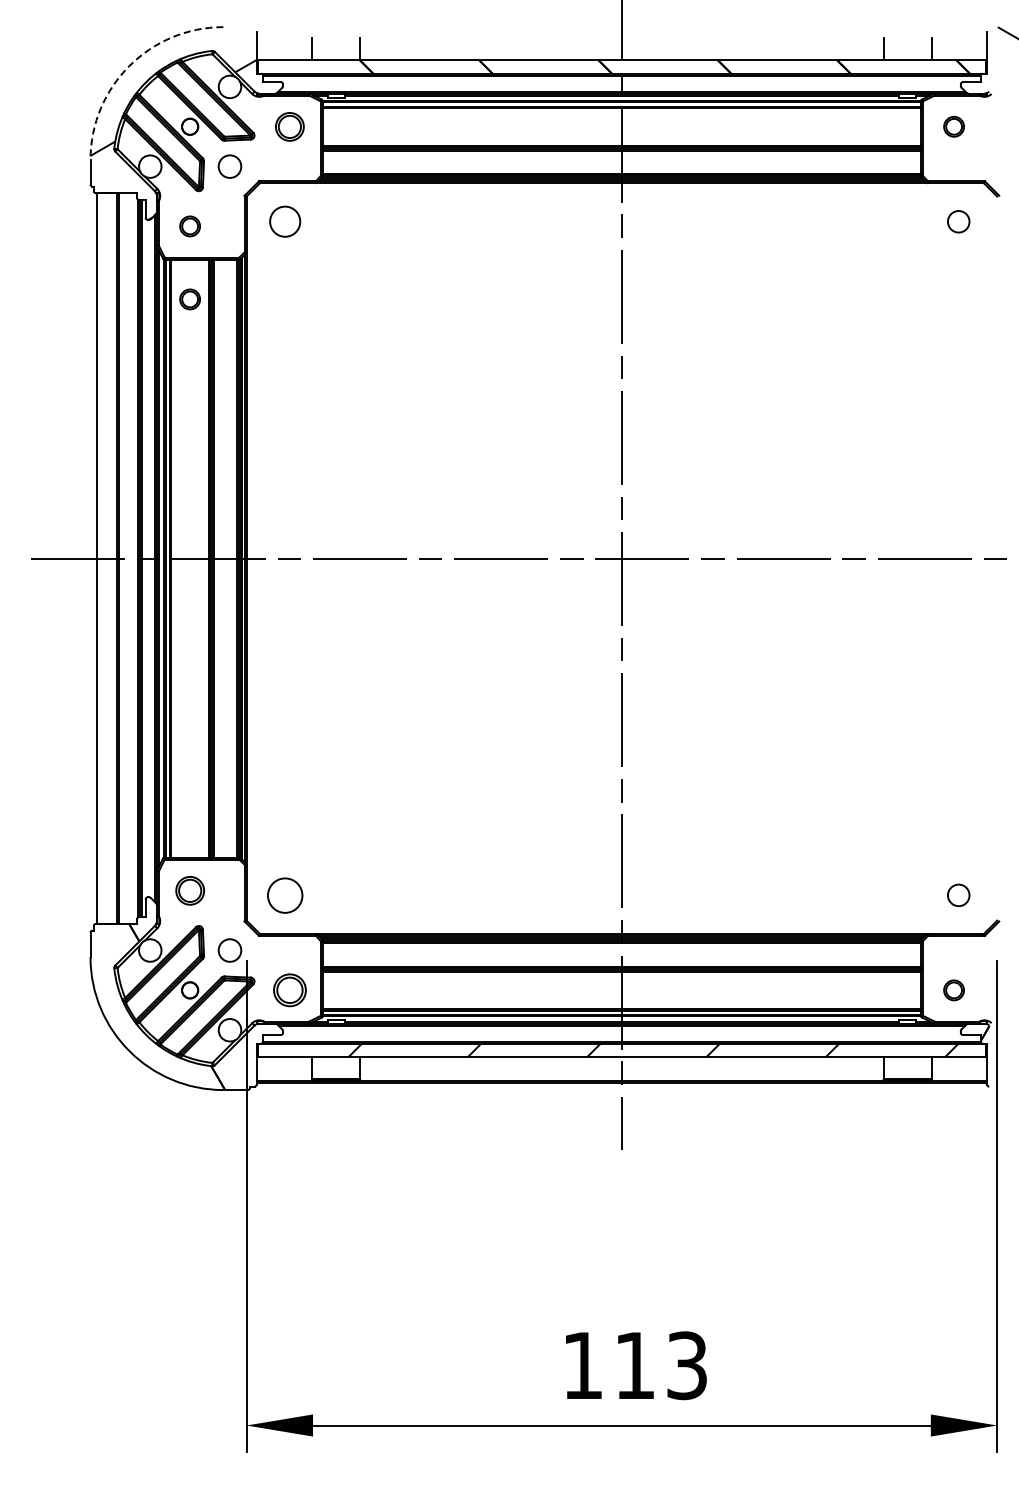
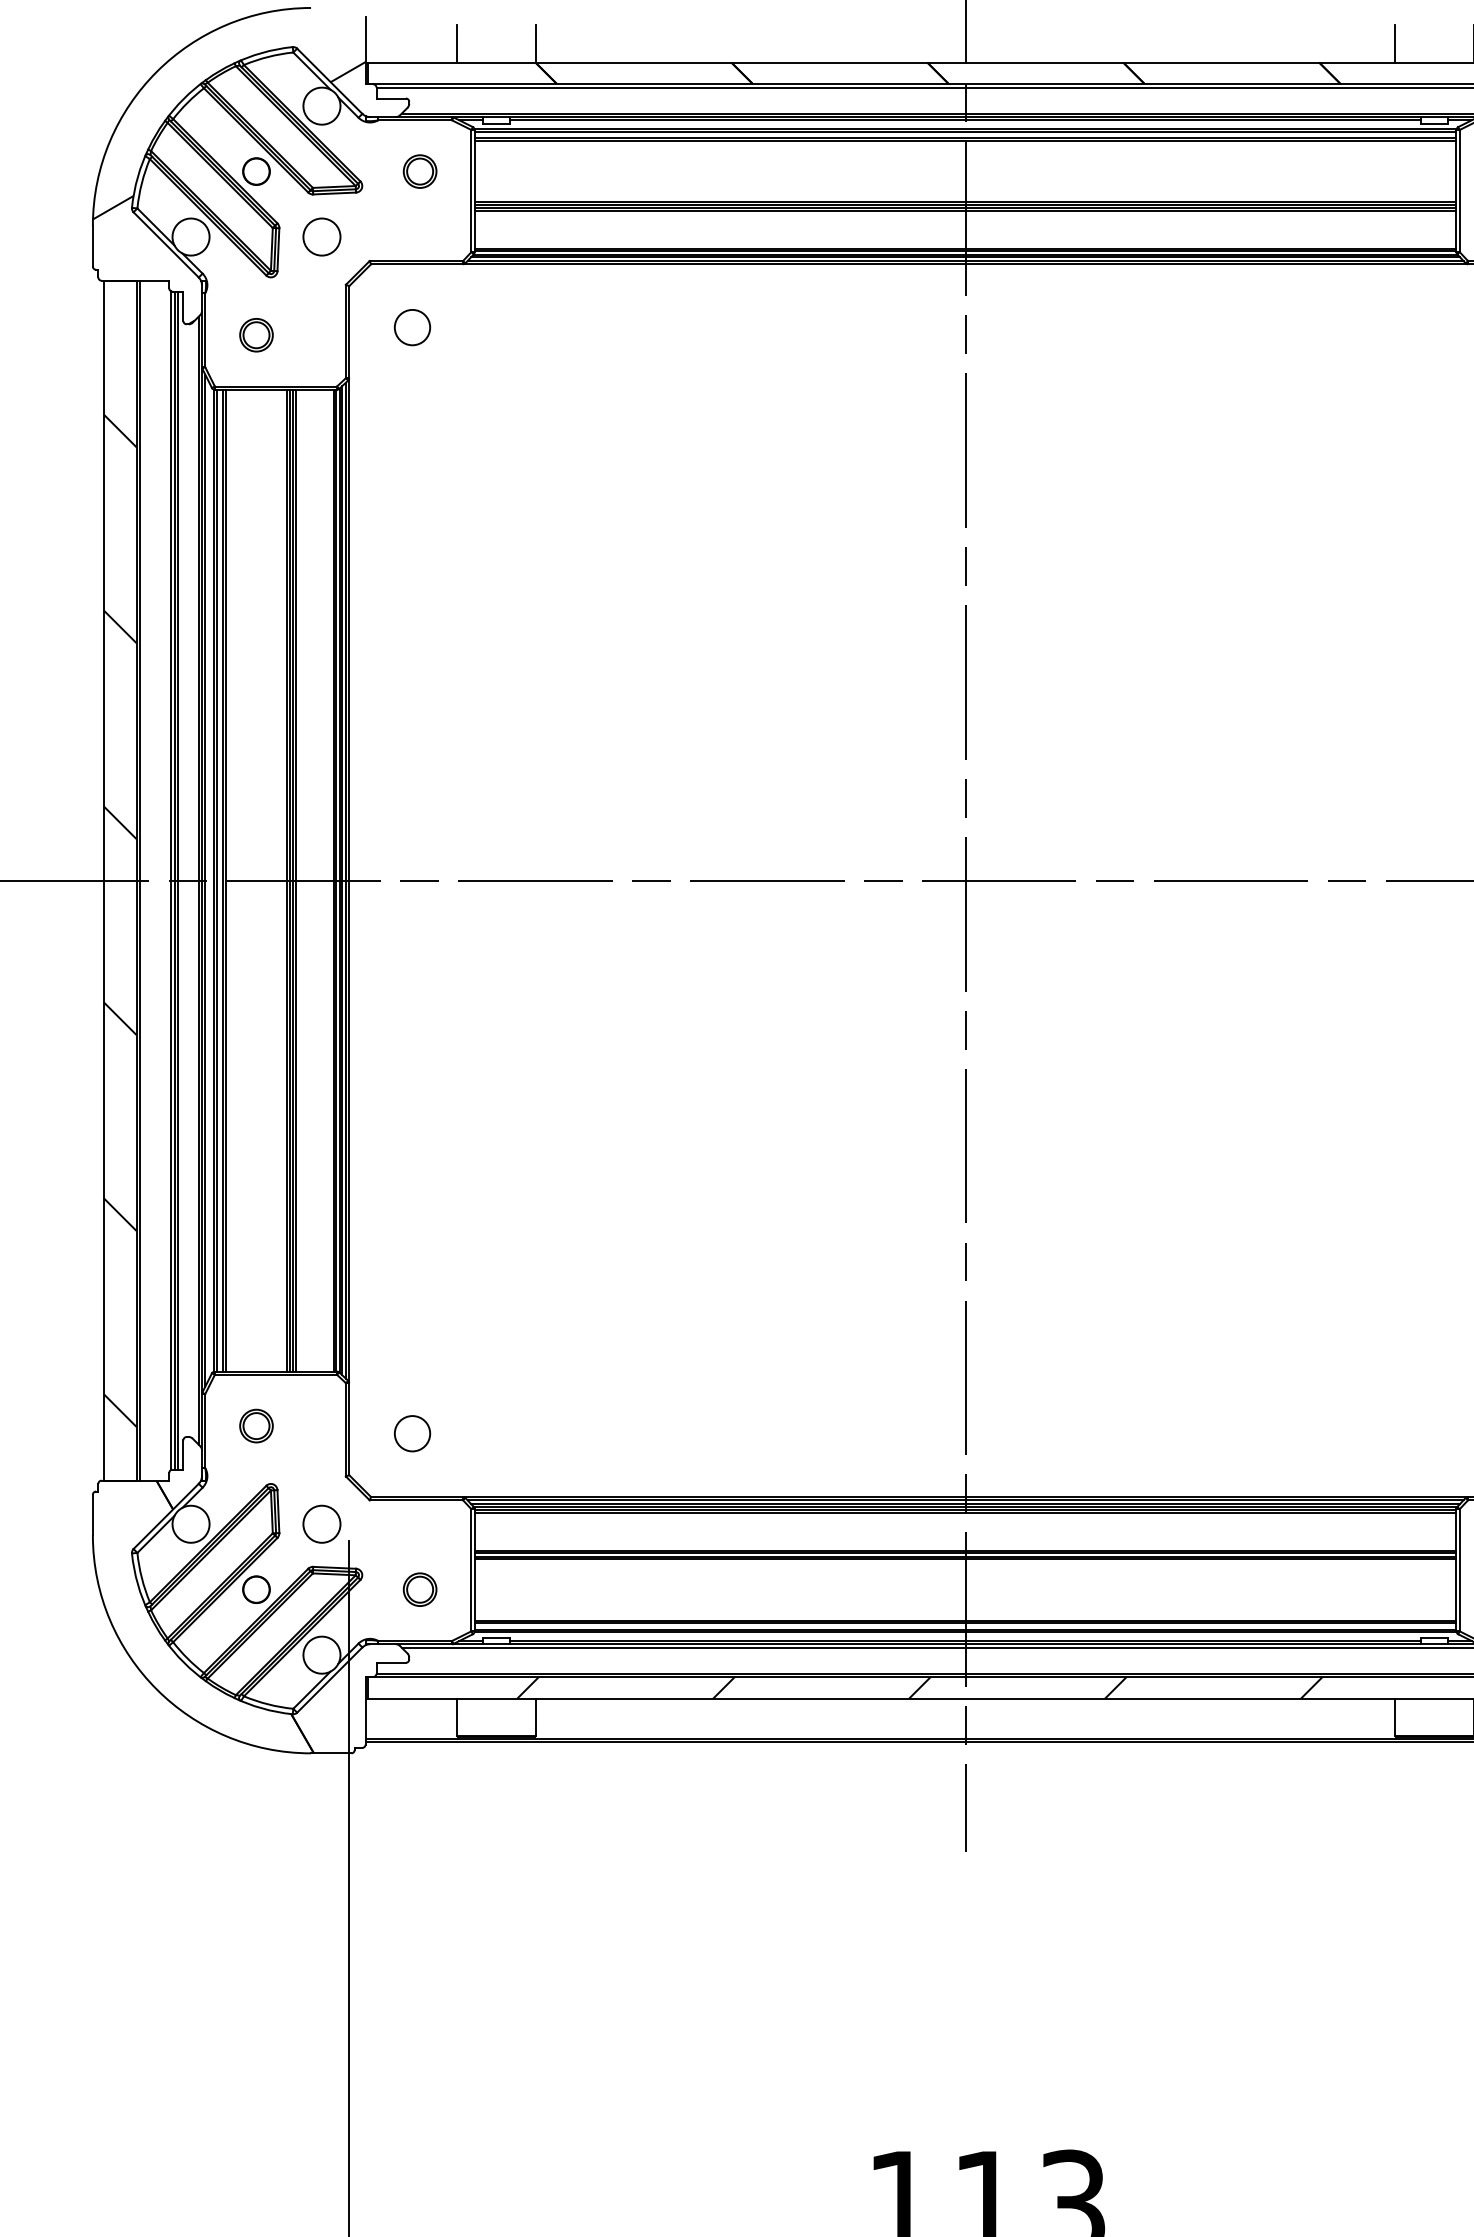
arc: (129, 66) -> (156, 72), dashed -> solid
part: (289, 126) -> (419, 171), size x0.71
circle: (284, 221) -> (411, 327), size x0.71
part: (189, 299) -> (255, 455), removed
hatch: (107, 582) -> (120, 919), added
part: (189, 890) -> (255, 1425), size x0.71
circle: (284, 894) -> (411, 1432), size x0.62
part: (289, 990) -> (419, 1589), size x0.62

